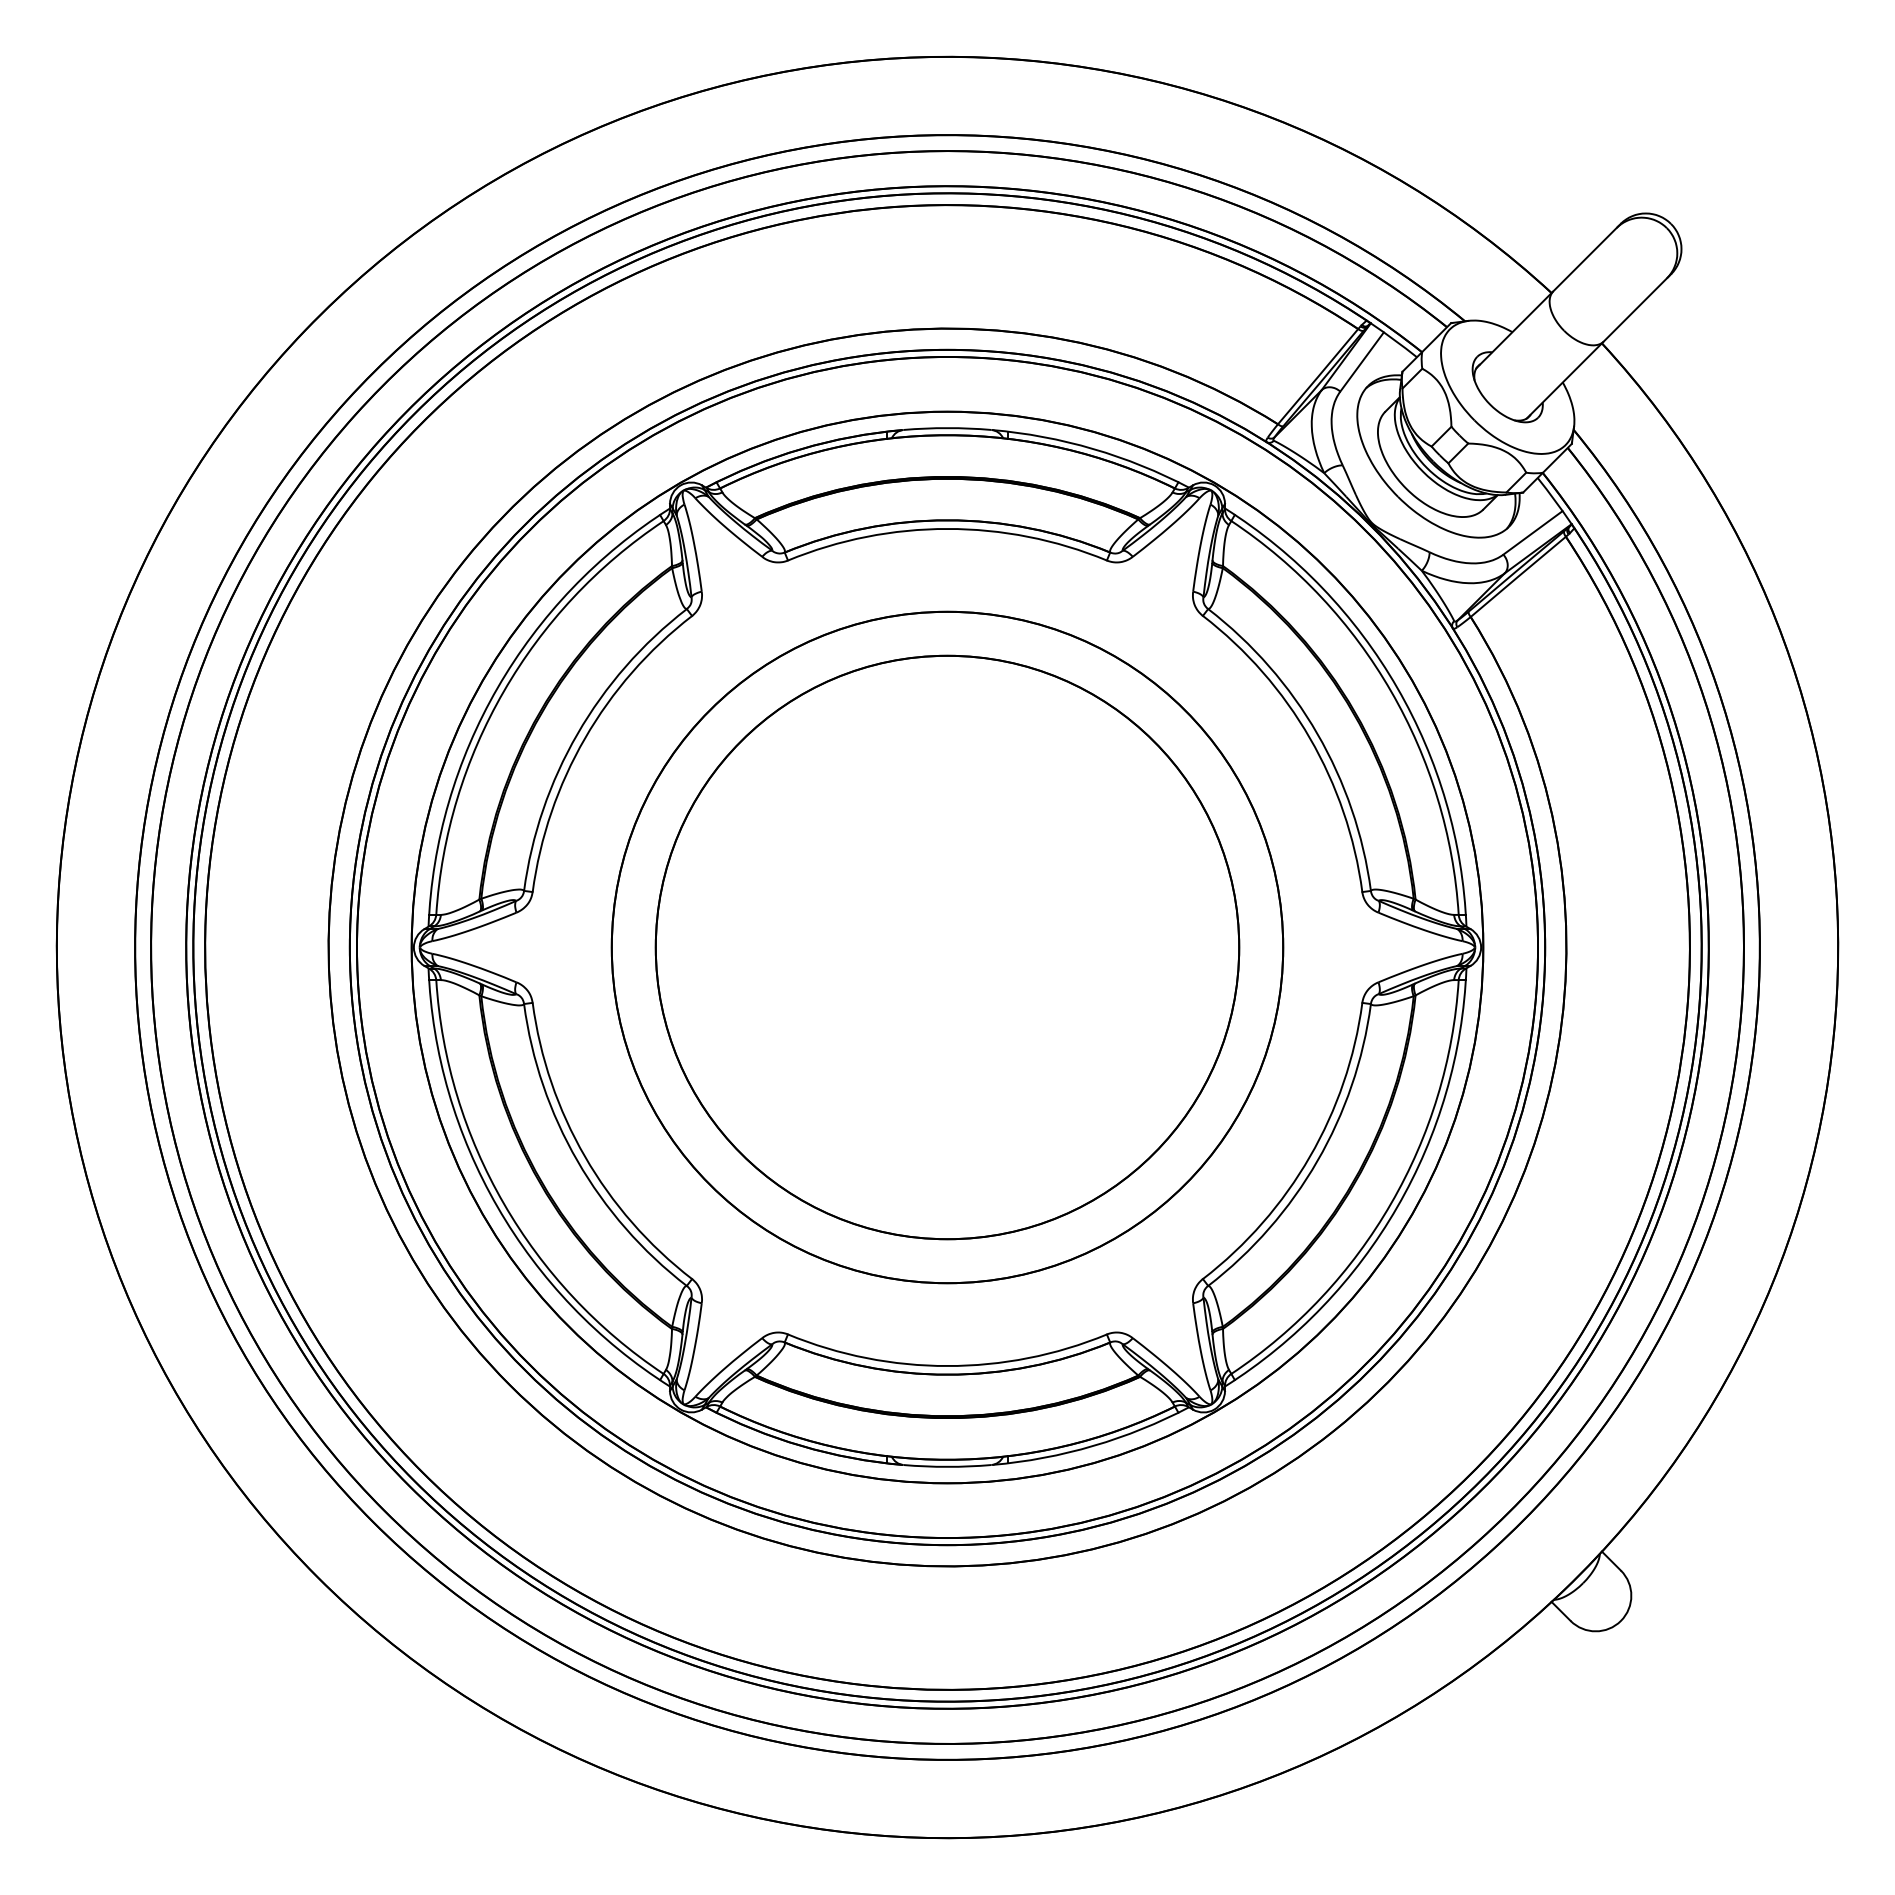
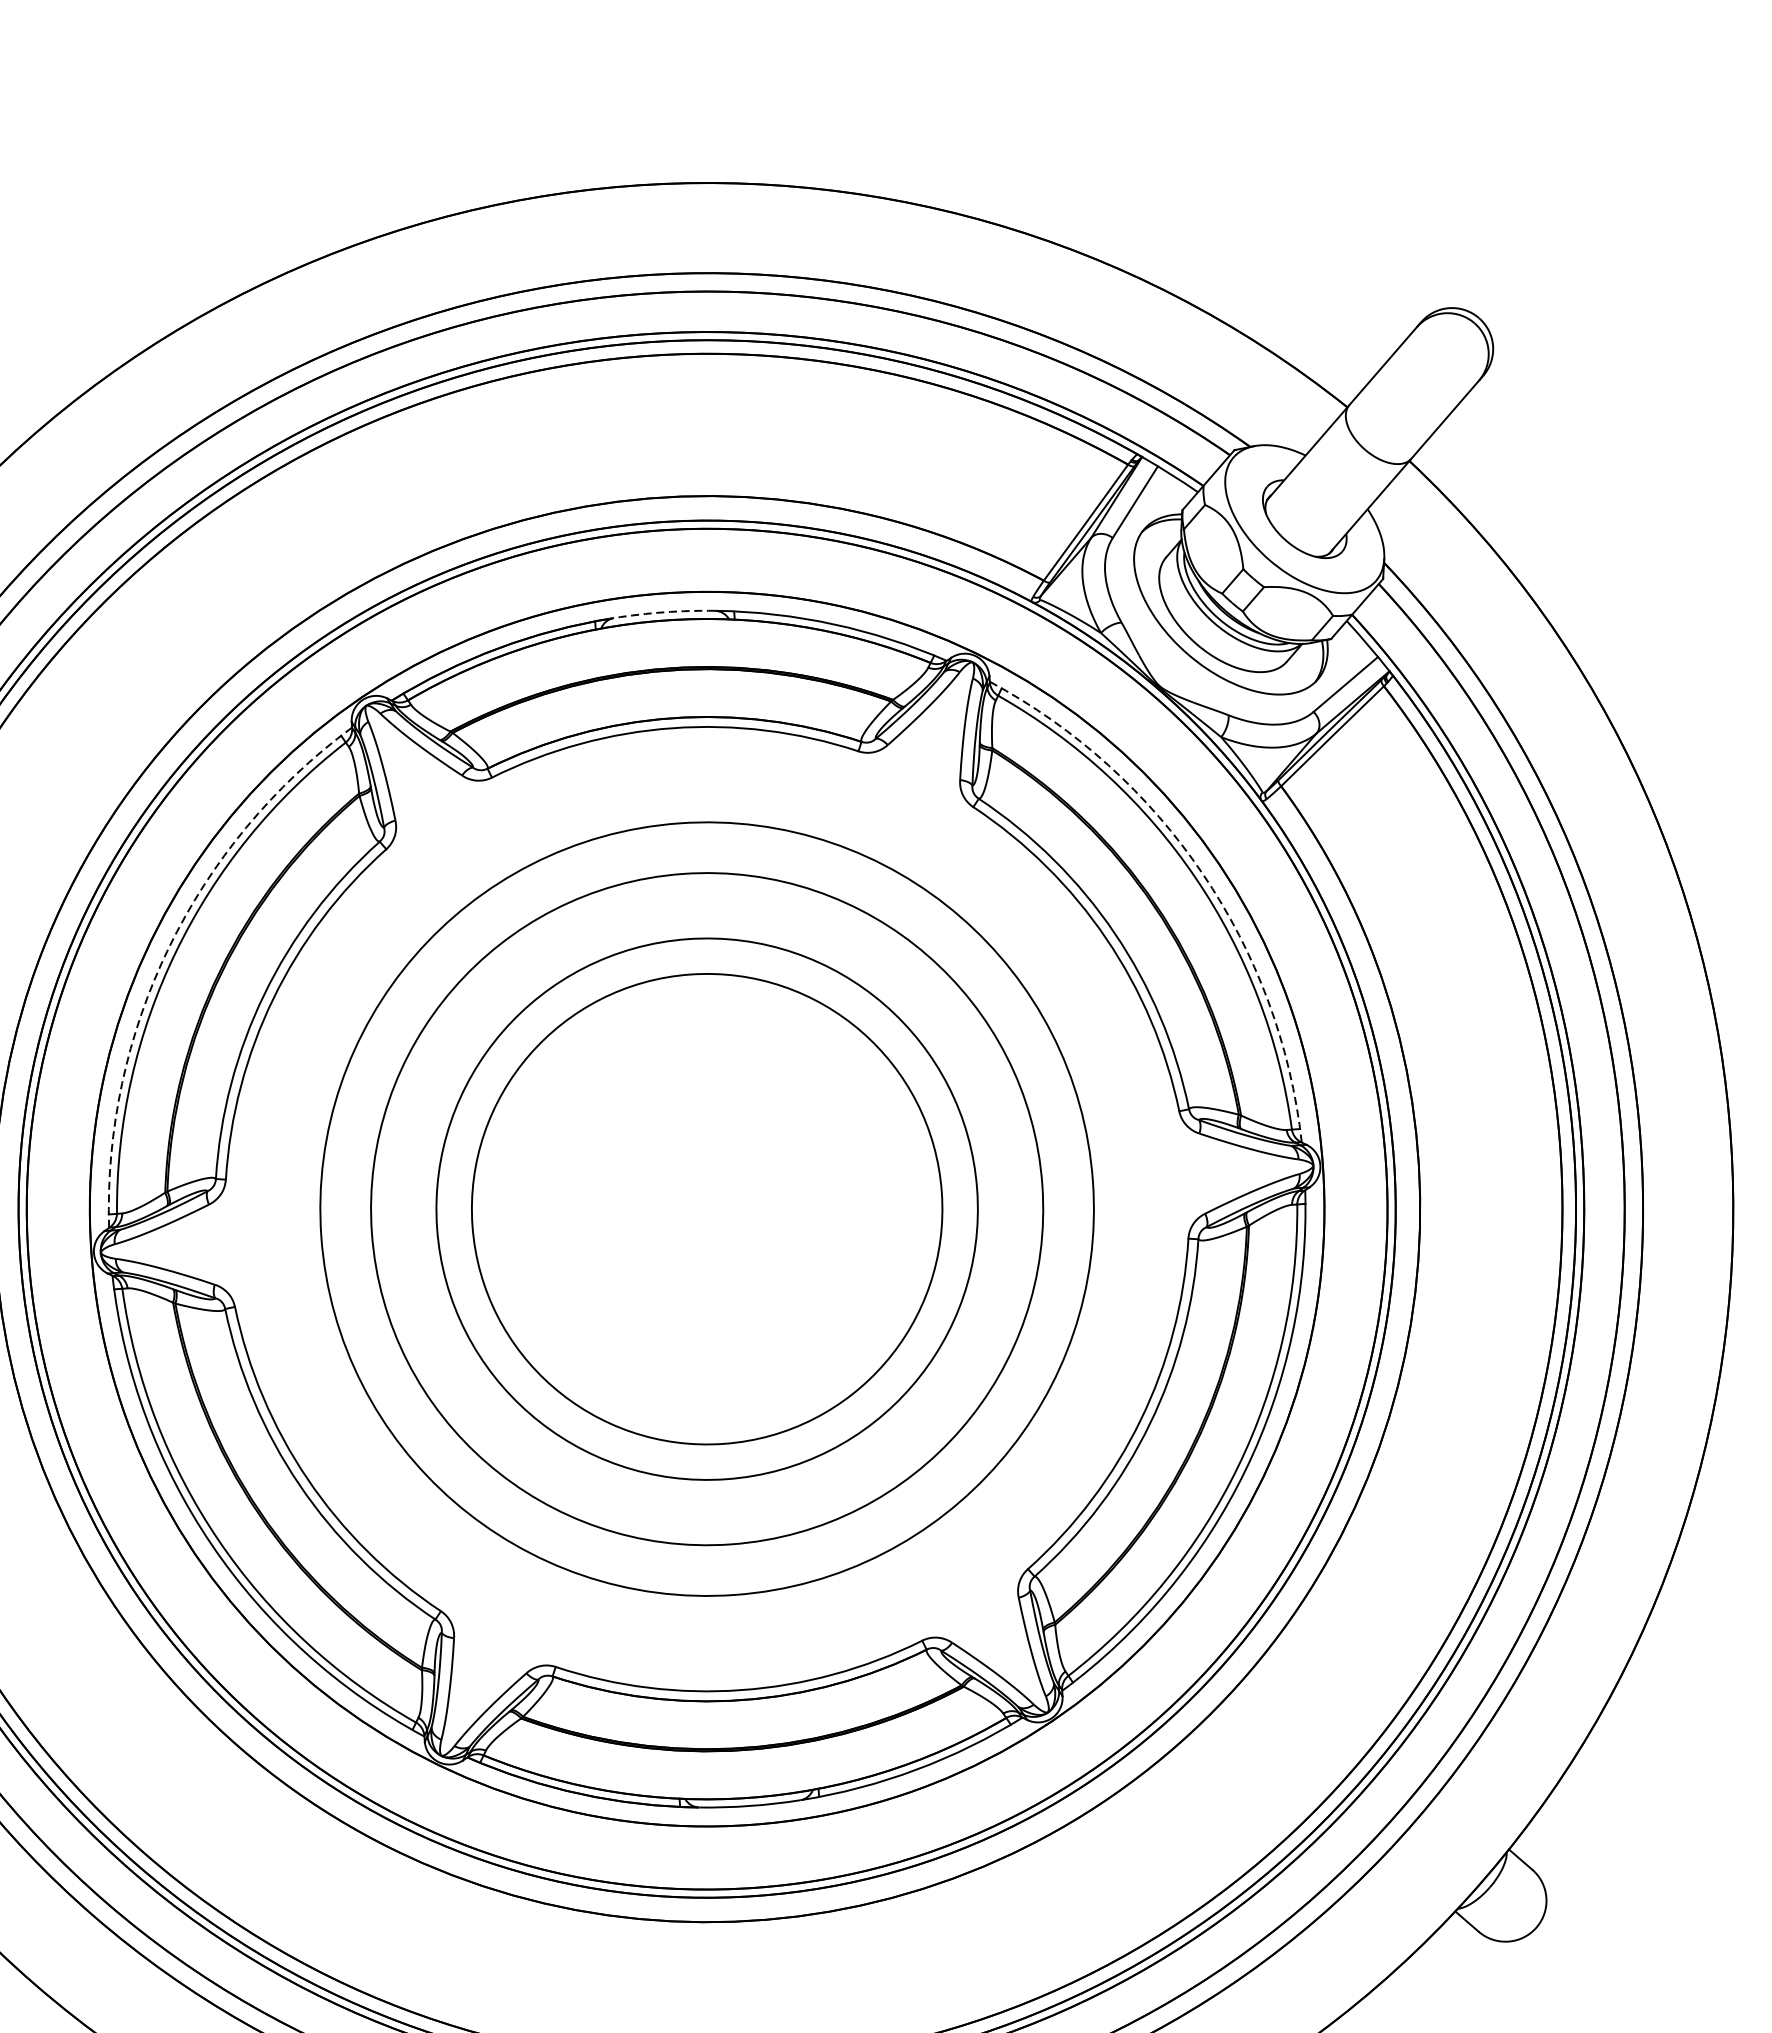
arc: (947, 428) -> (664, 612), solid -> dashed
arc: (497, 687) -> (168, 947), solid -> dashed
arc: (1397, 687) -> (1202, 873), solid -> dashed
circle: (947, 947) -> (707, 1209), size x0.7
circle: (947, 947) -> (707, 1209), size x0.7

